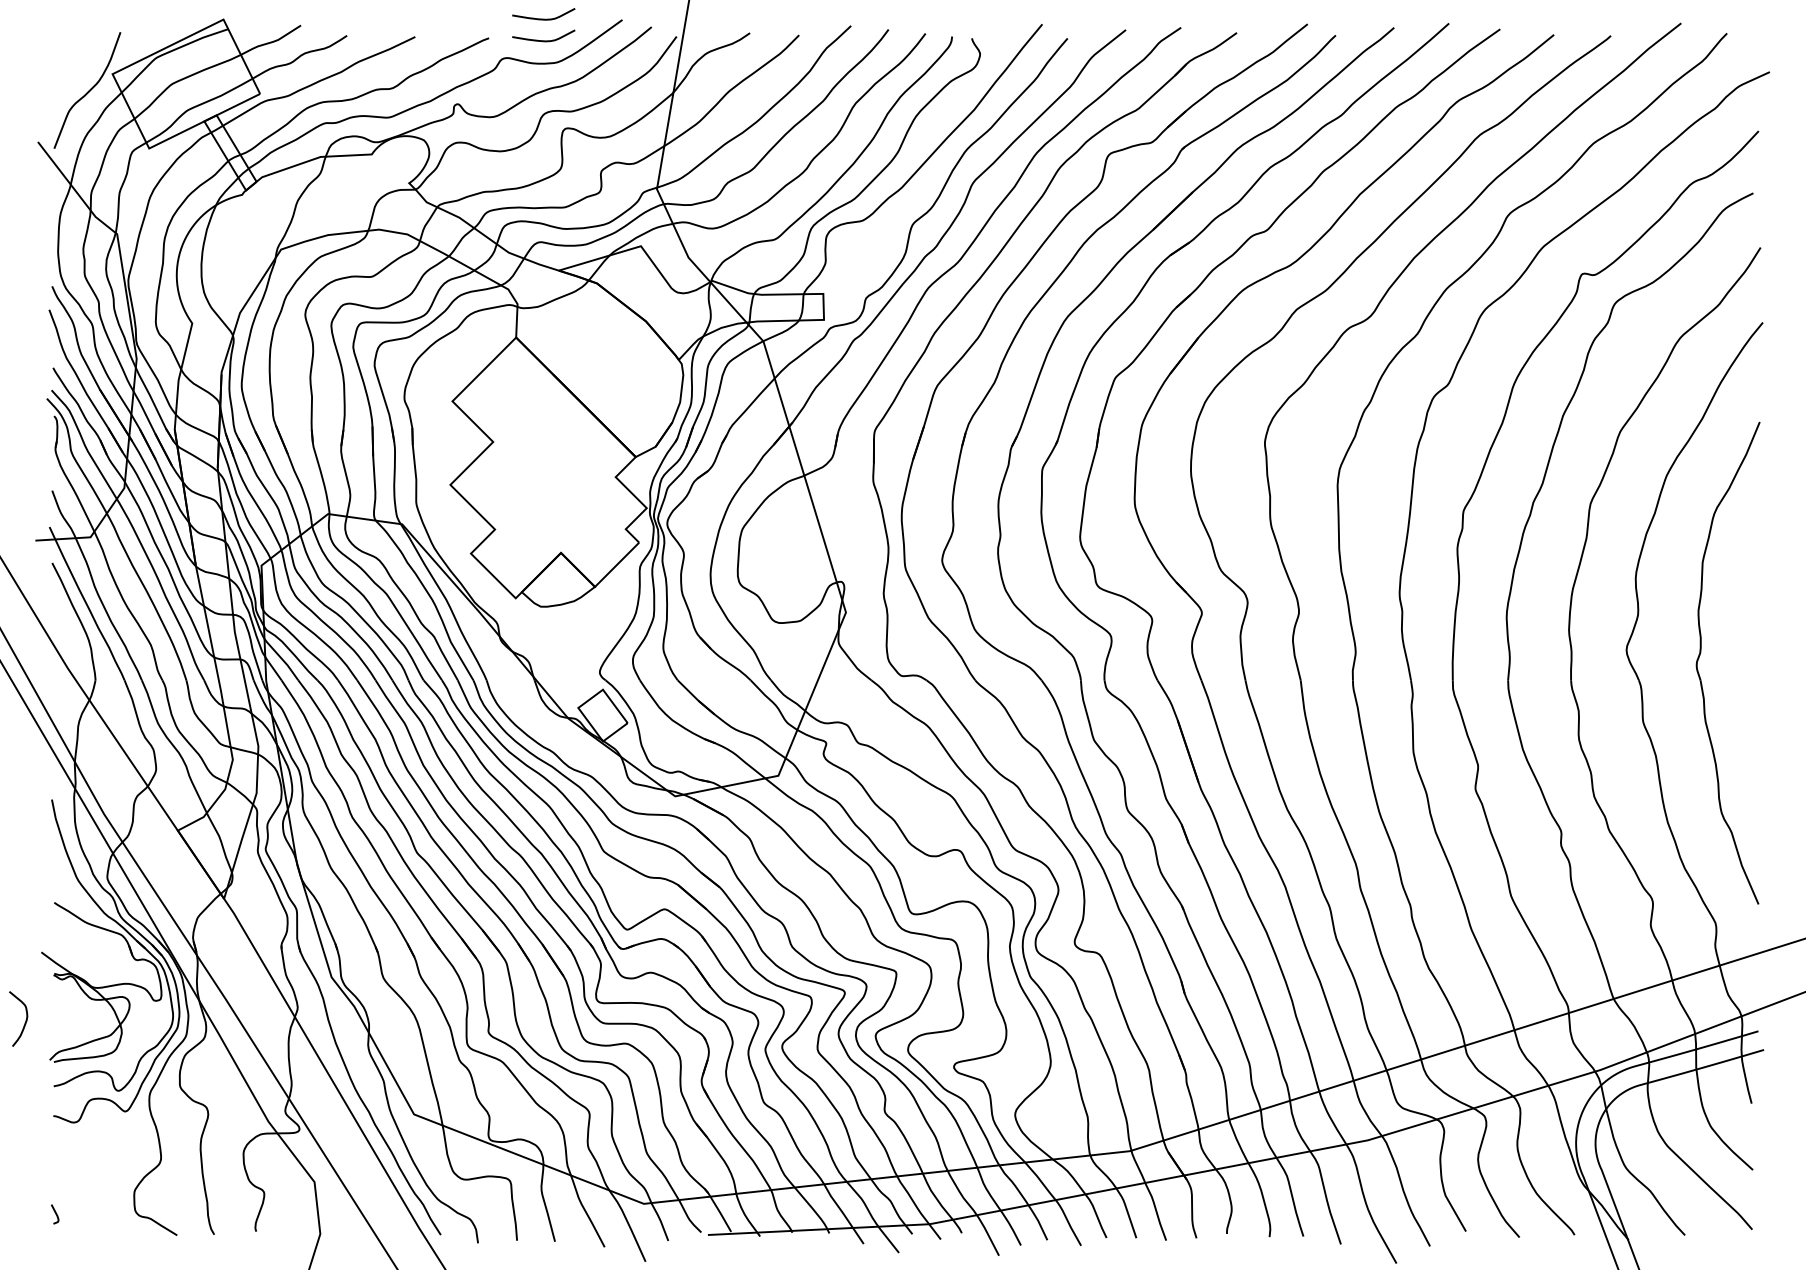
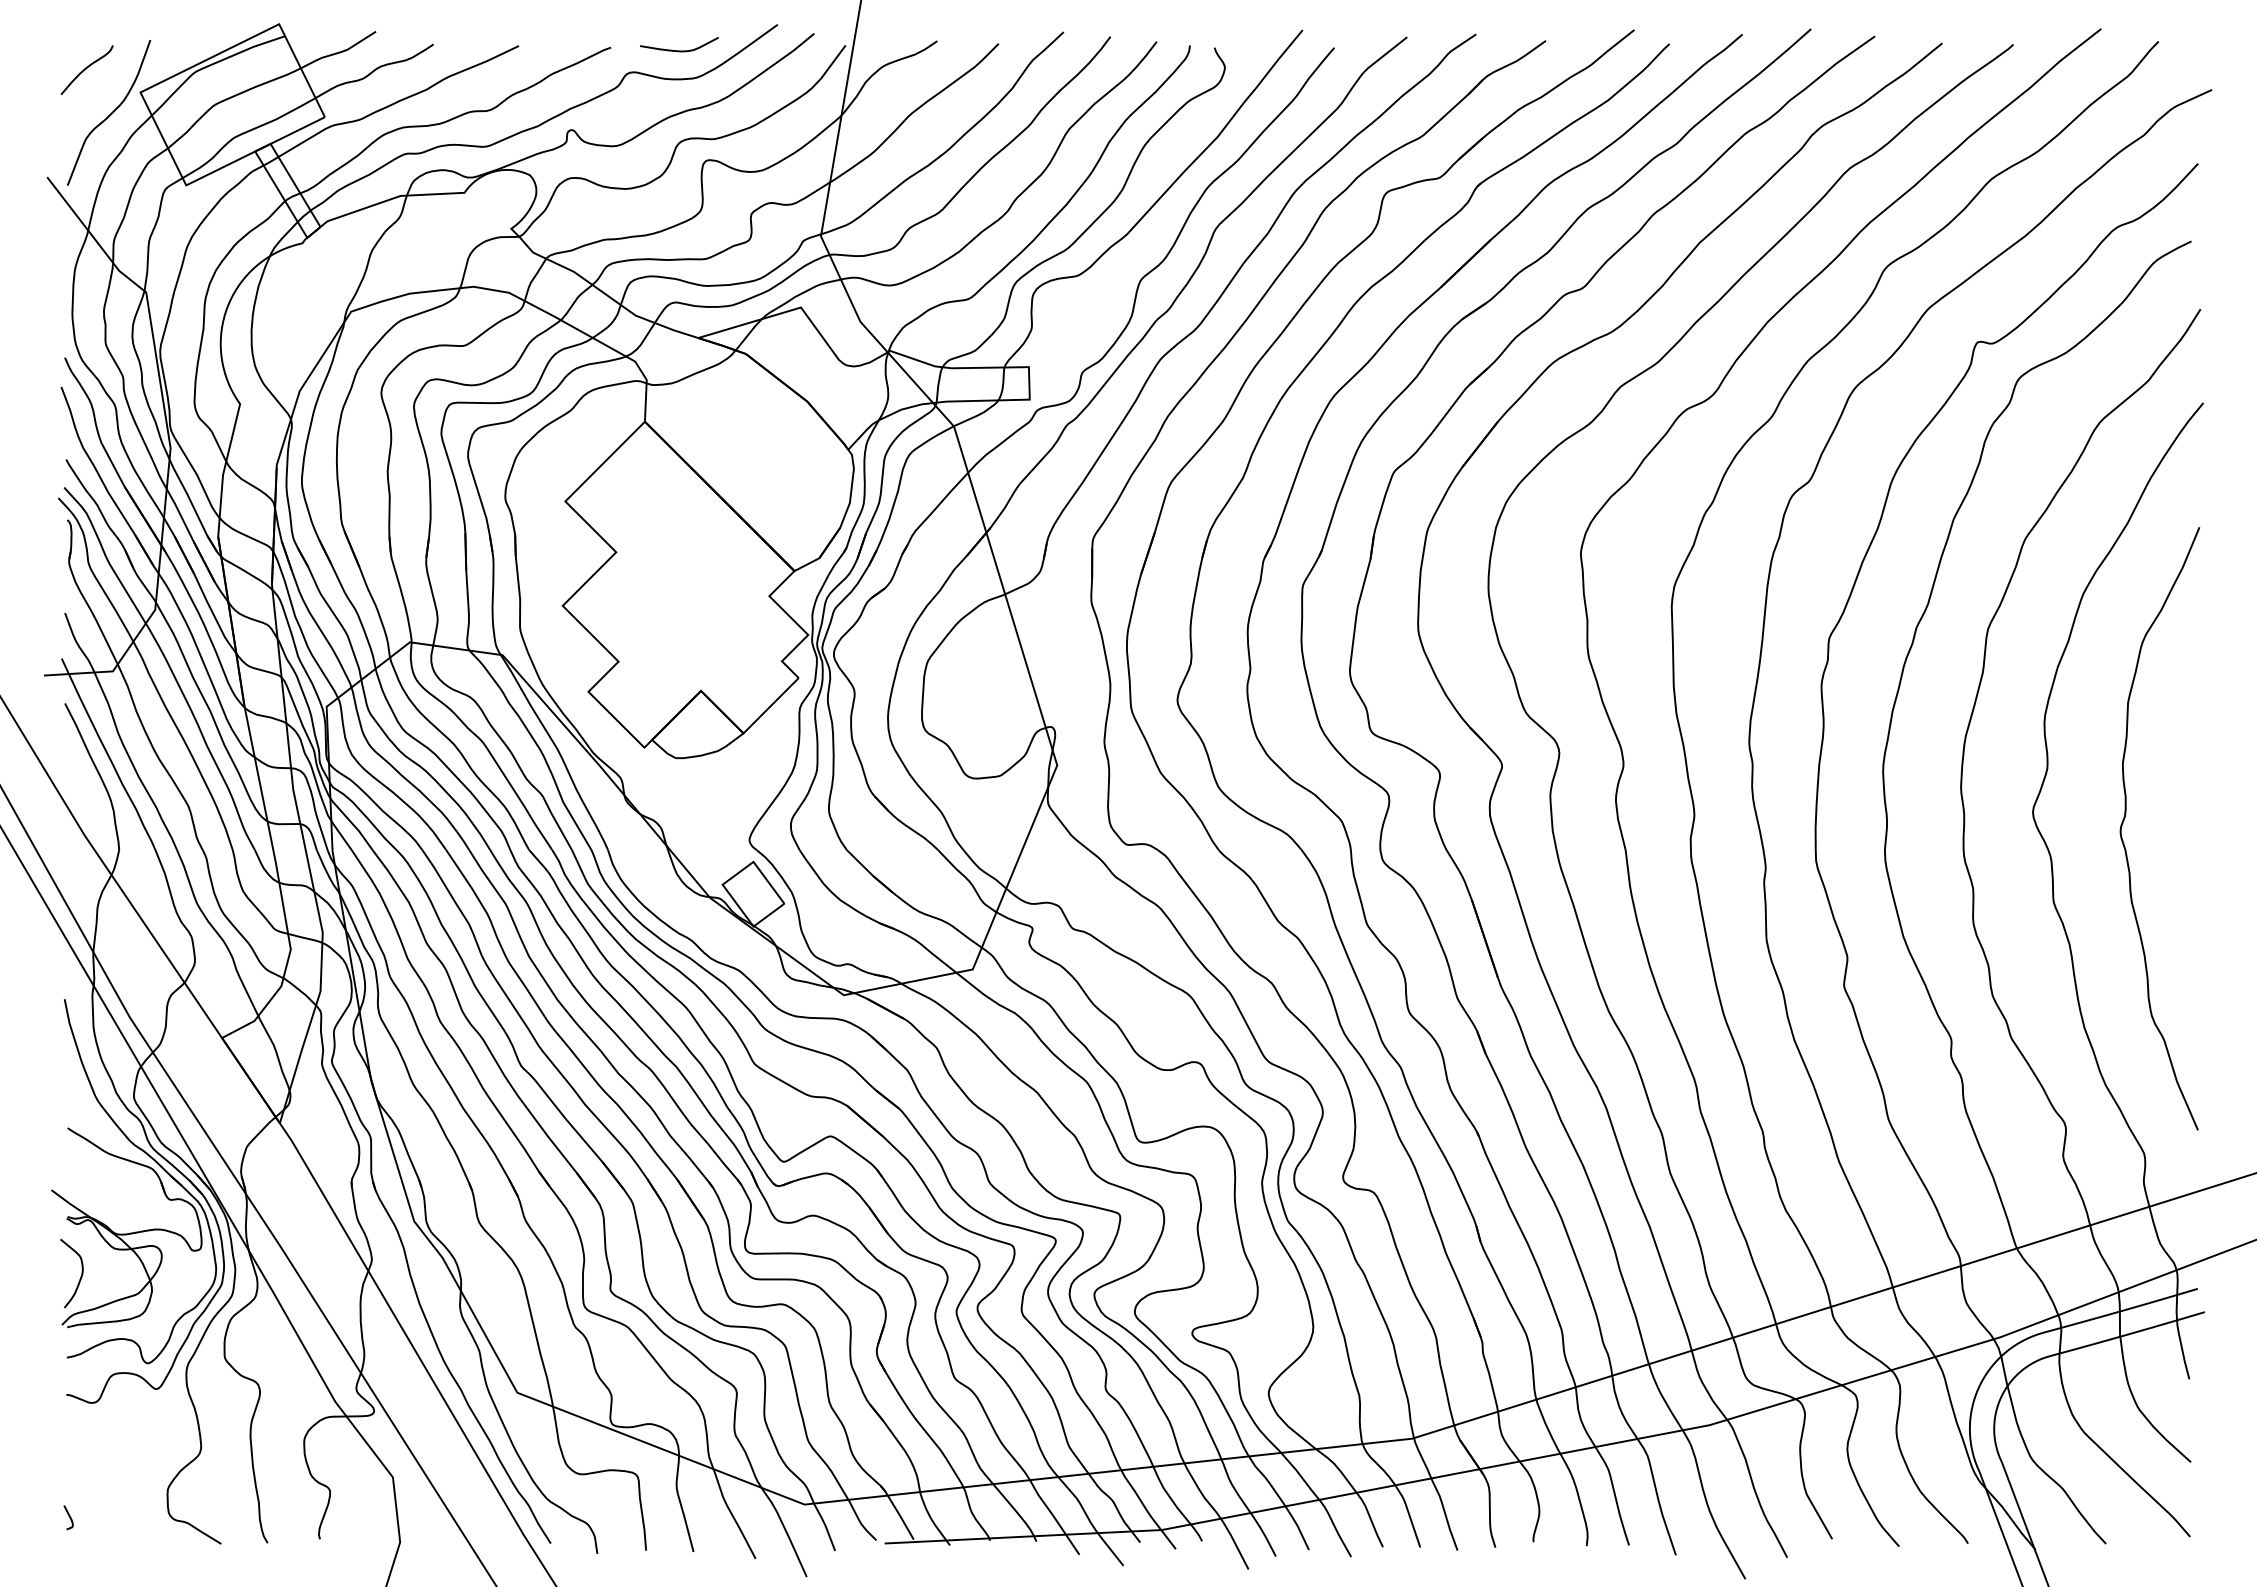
curve: (543, 18) -> (679, 23), removed
curve: (69, 55) -> (86, 69), added
curve: (24, 1023) -> (79, 1278), moved

